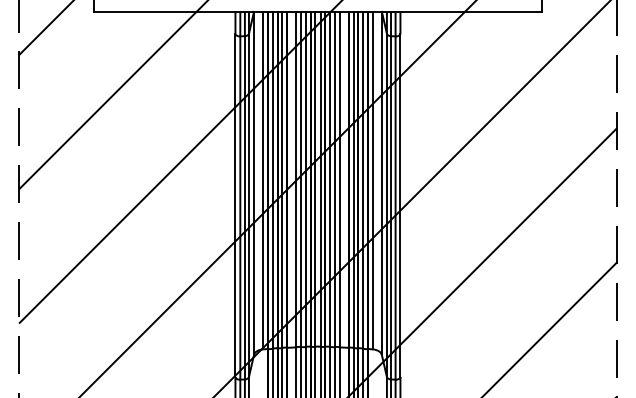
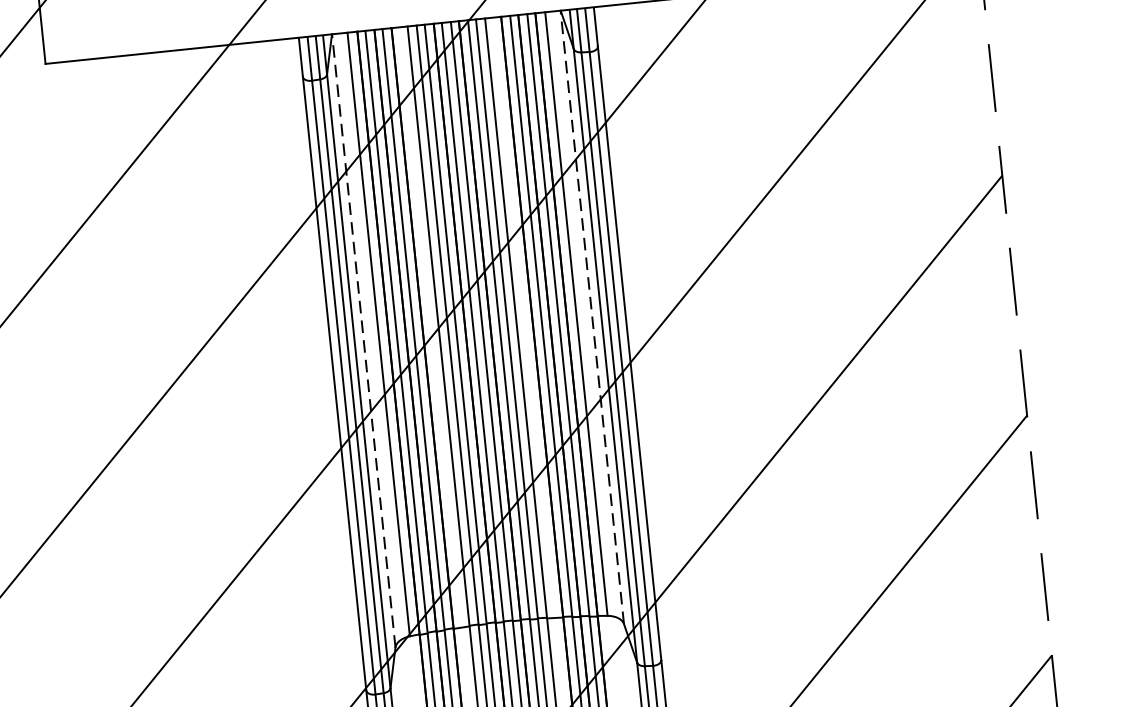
line: (254, 183) -> (364, 341), solid -> dashed
line: (381, 183) -> (591, 317), solid -> dashed

